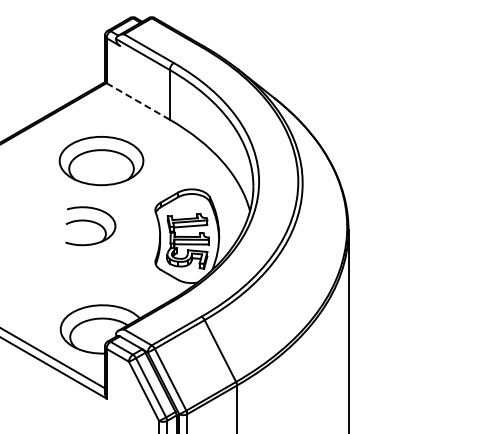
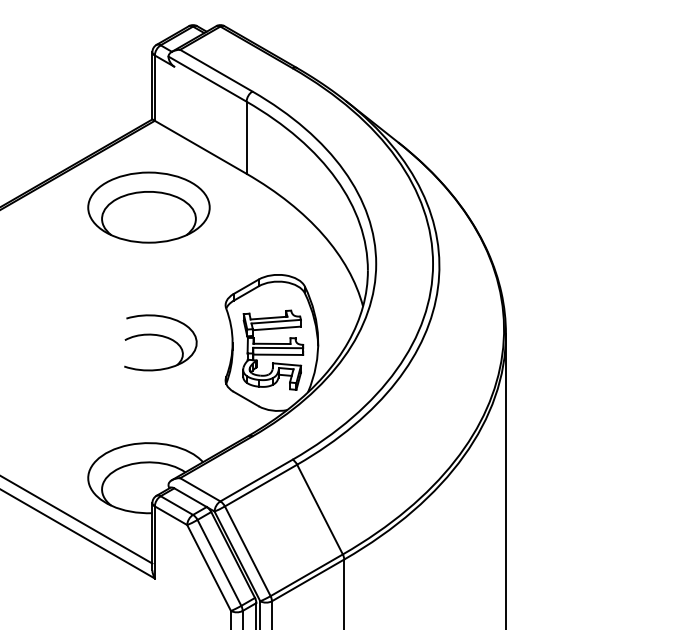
line: (138, 101) -> (201, 147), dashed -> solid
part: (101, 161) -> (148, 208), moved
part: (90, 226) -> (160, 343), moved

